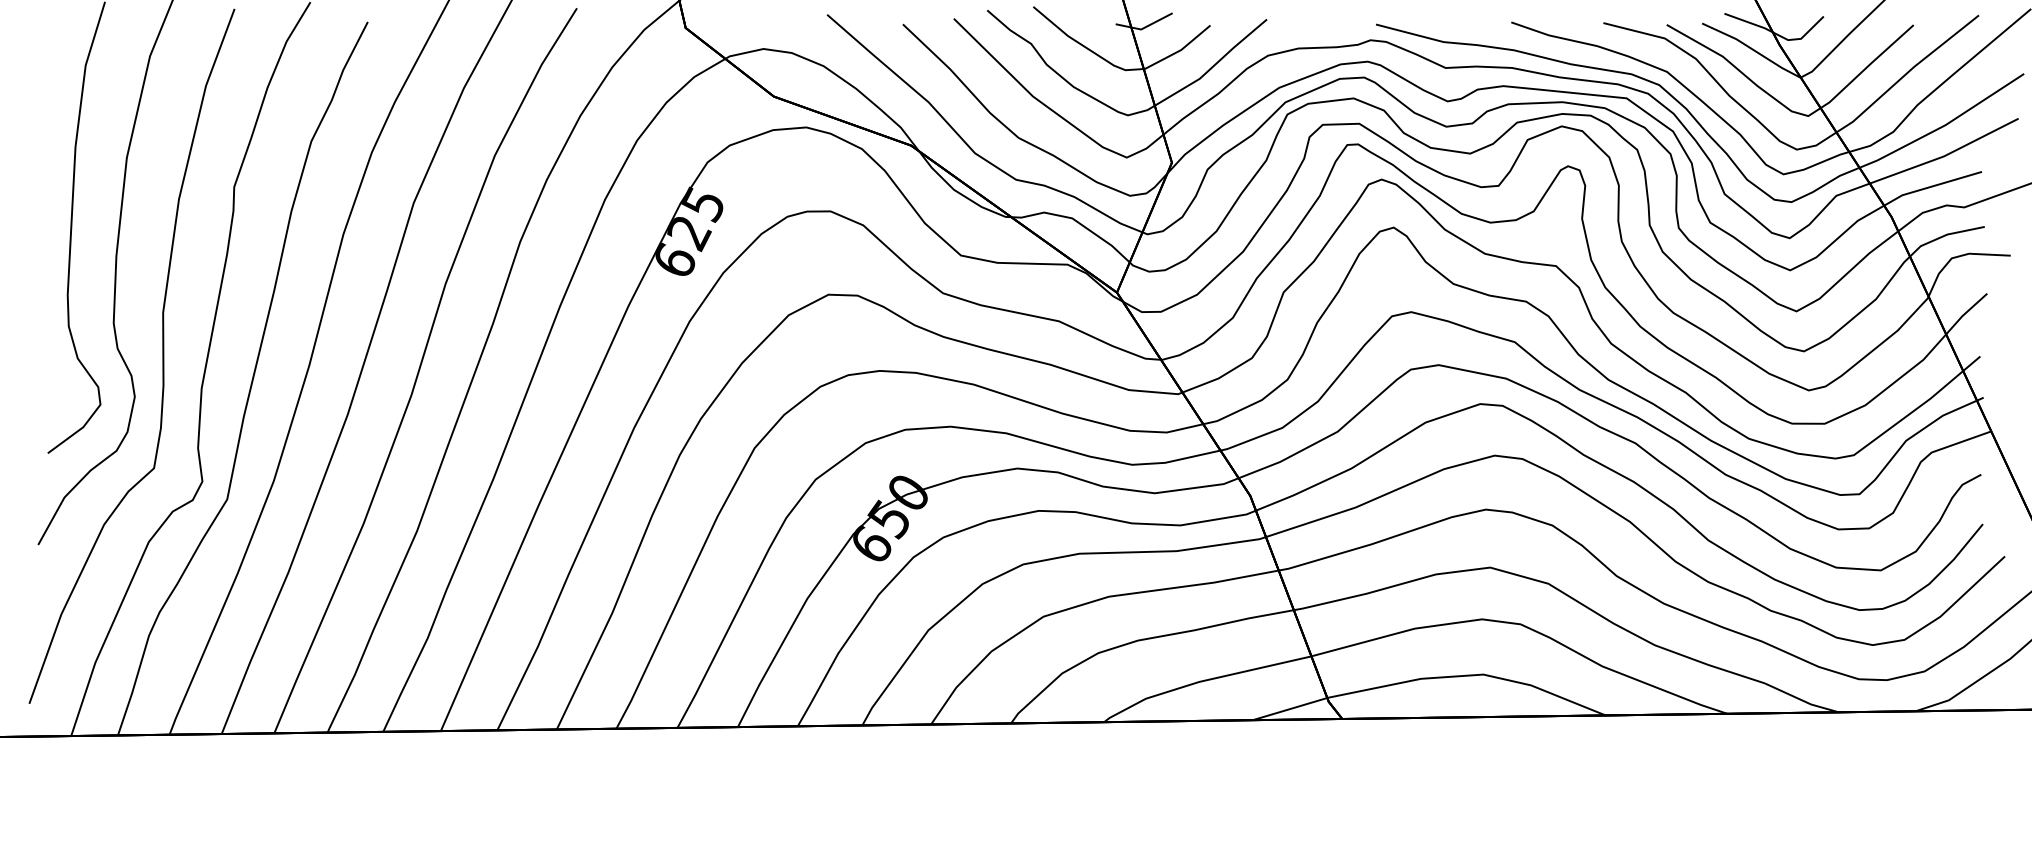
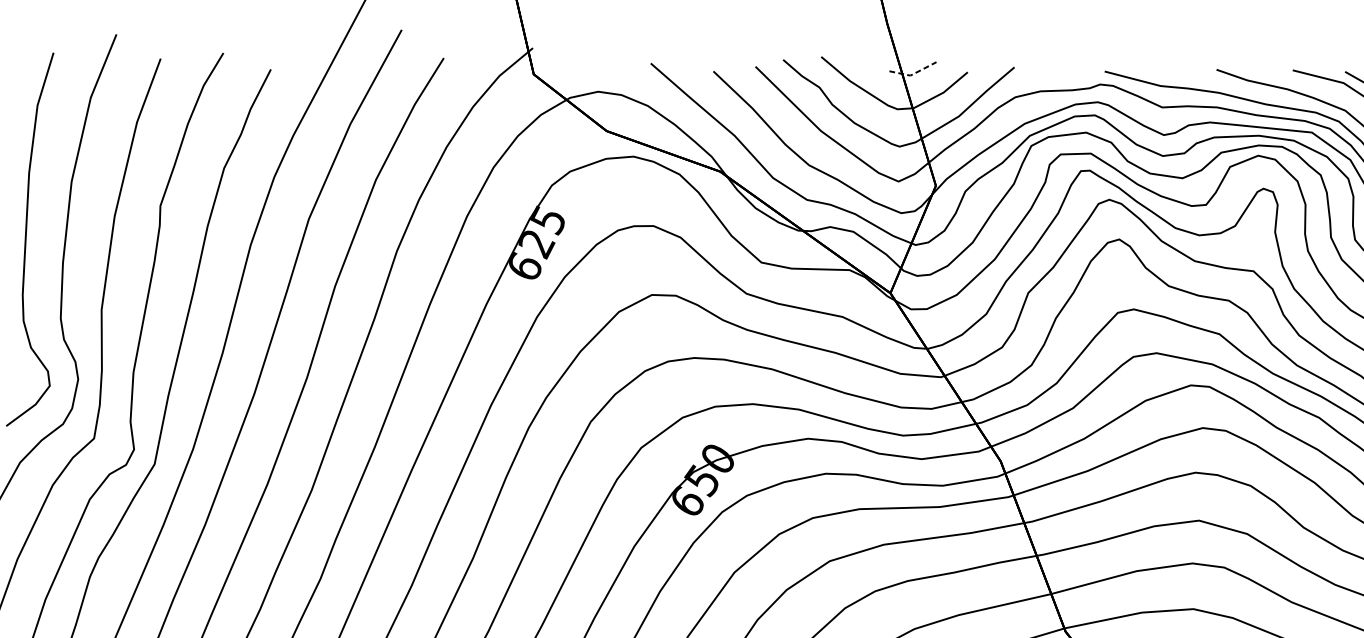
line: (1144, 27) -> (913, 73), solid -> dashed

